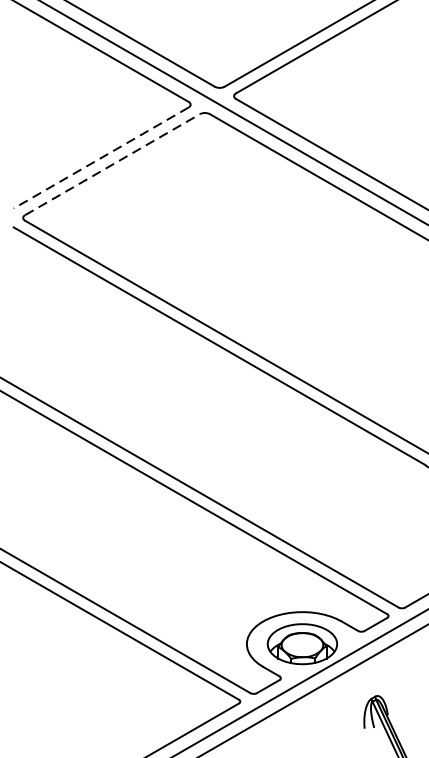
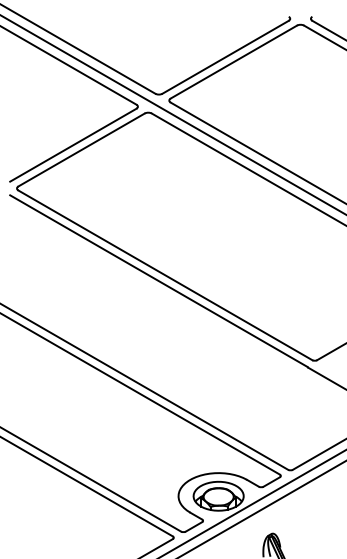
line: (101, 158) -> (73, 145), dashed -> solid
line: (112, 165) -> (81, 150), dashed -> solid

